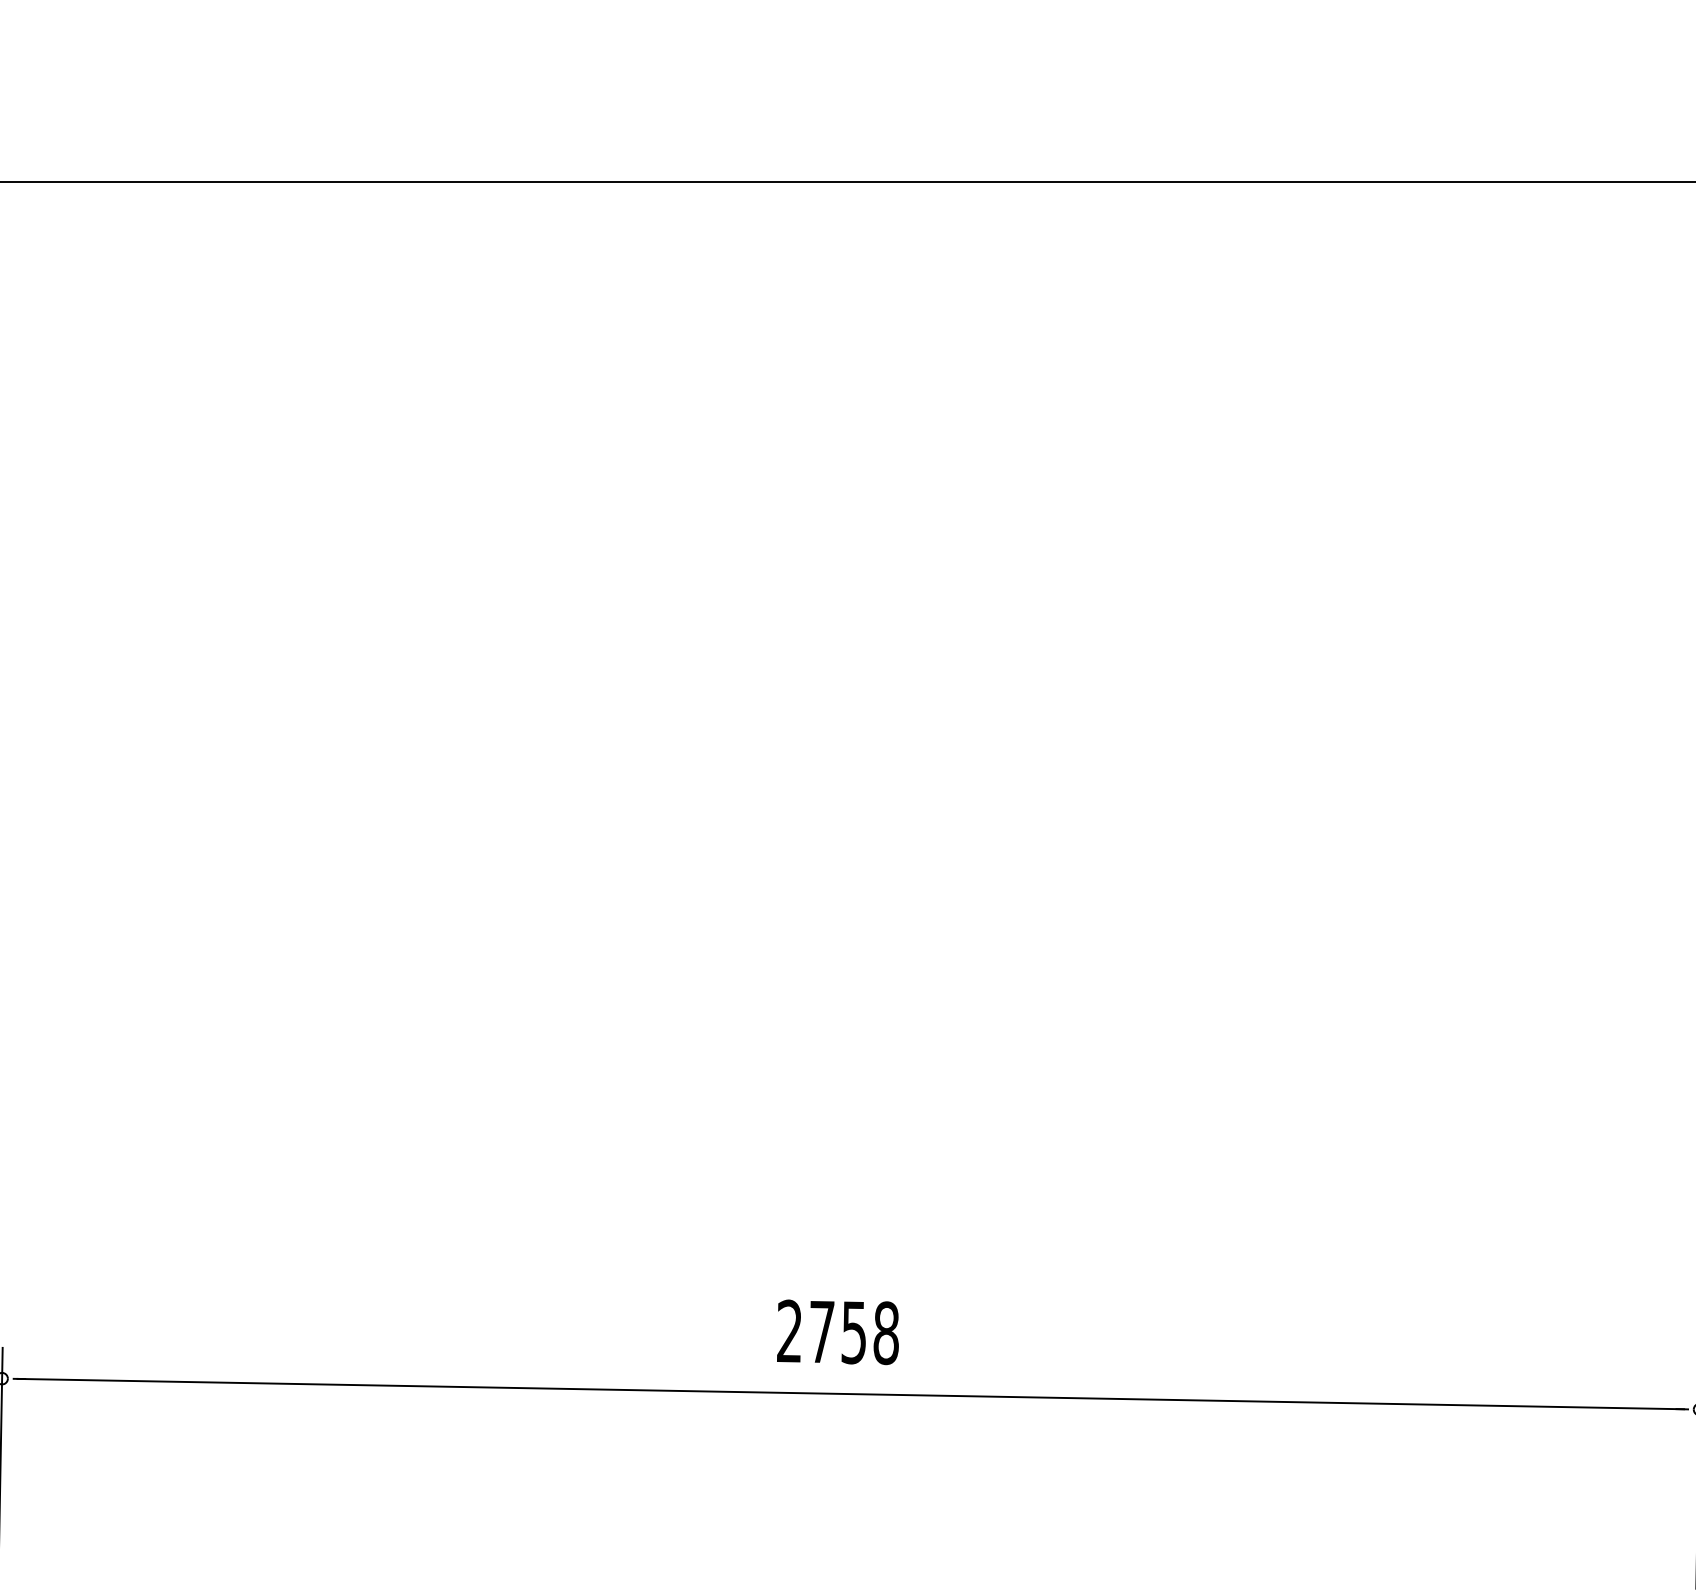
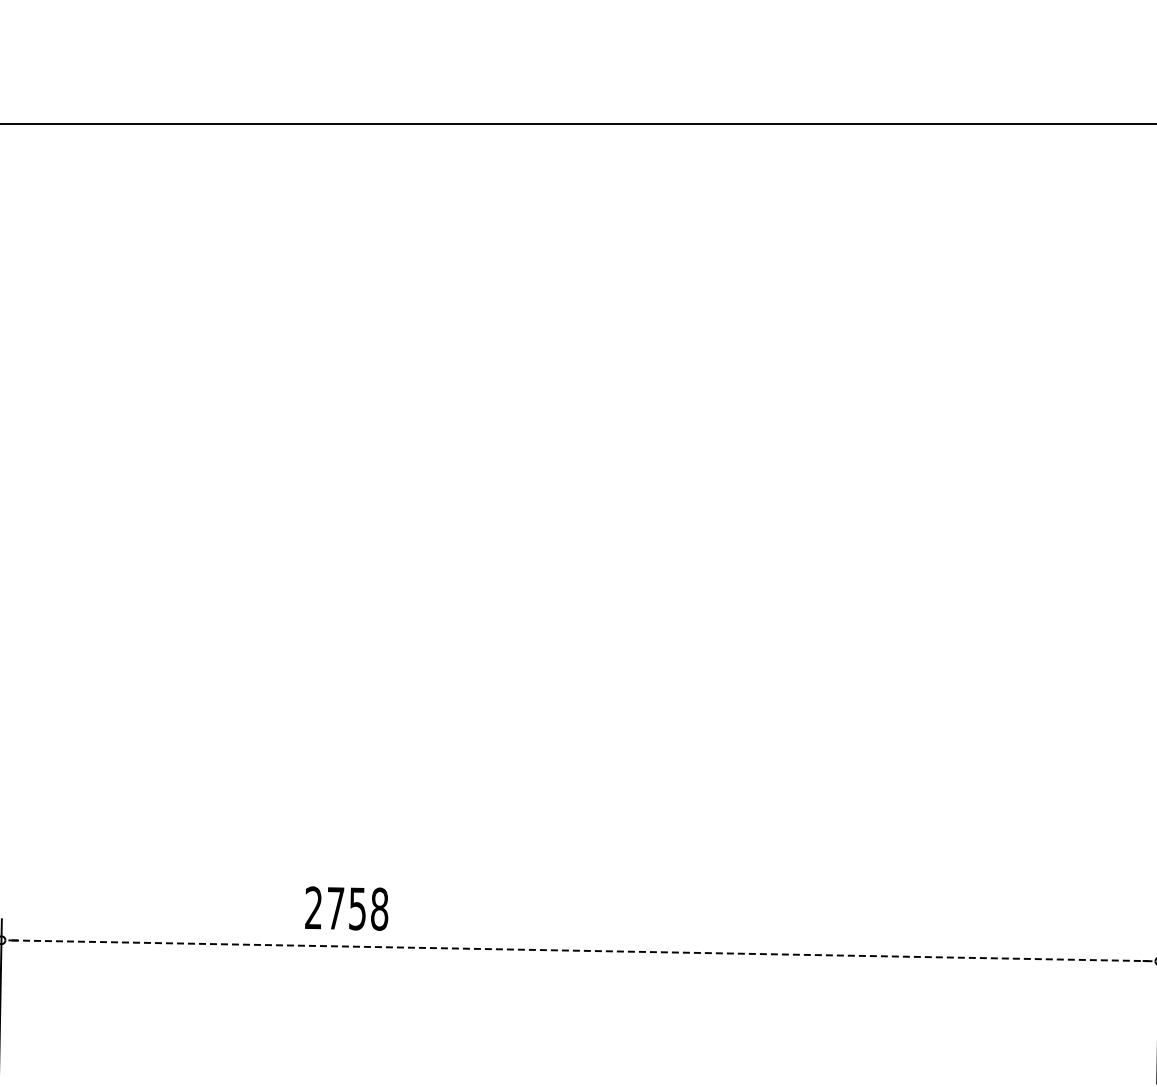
text: (837, 1332) -> (346, 908), moved
line: (850, 1393) -> (580, 950), solid -> dashed

